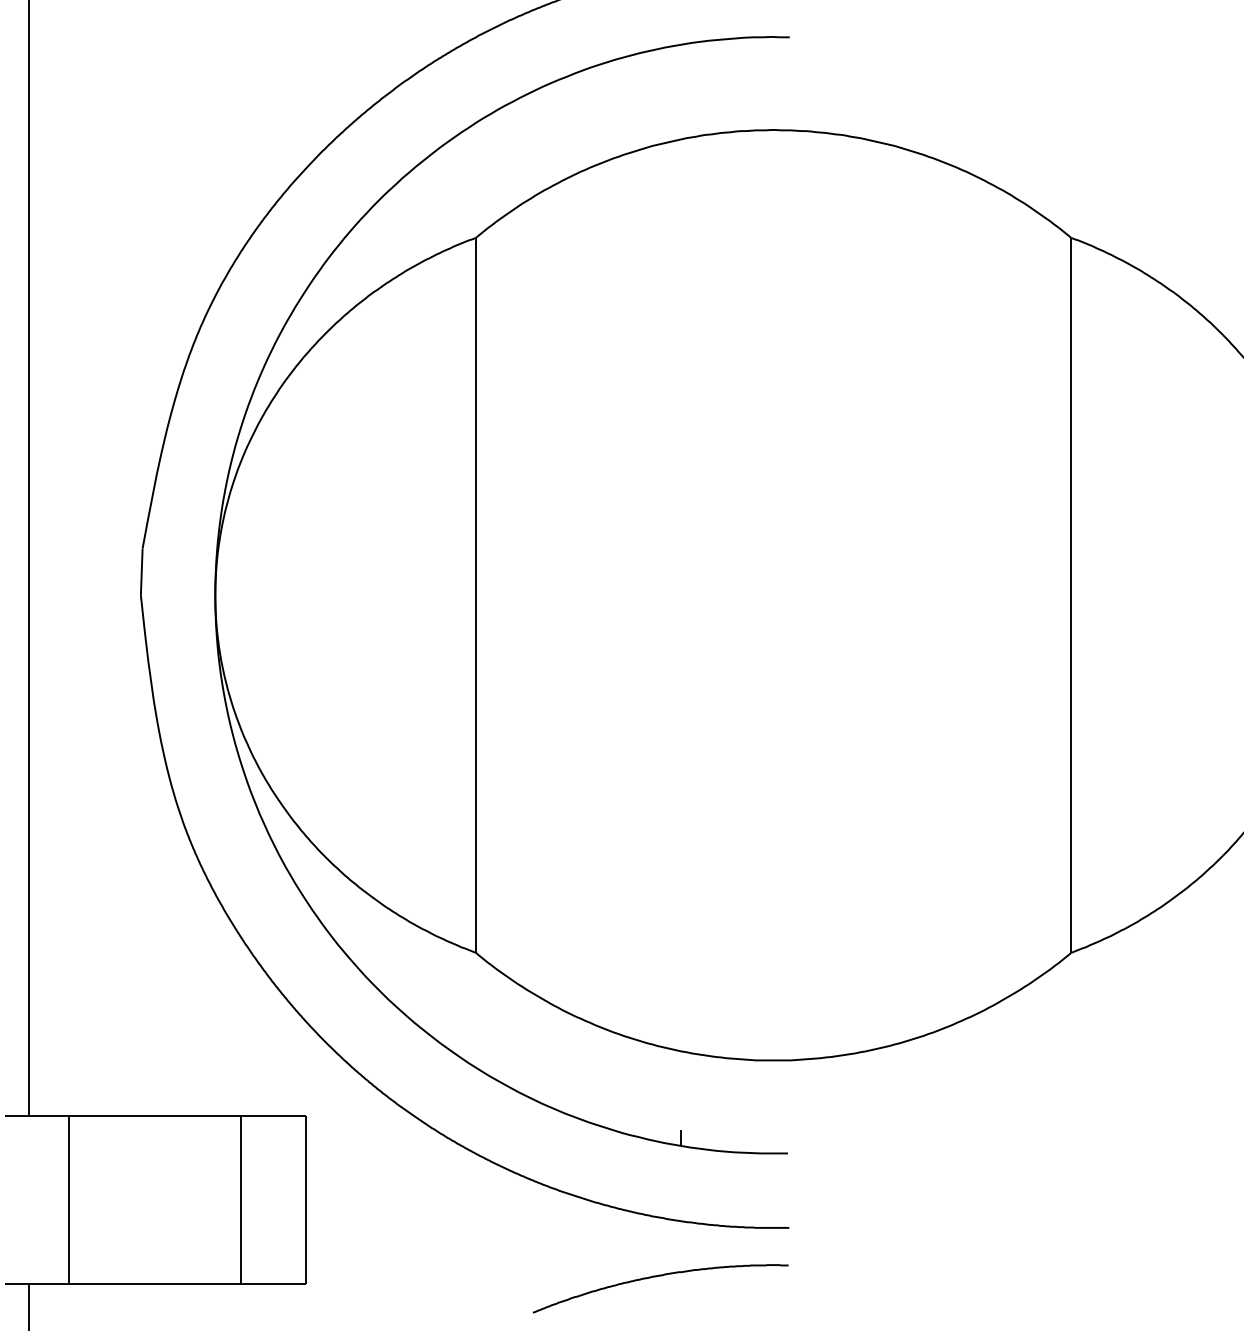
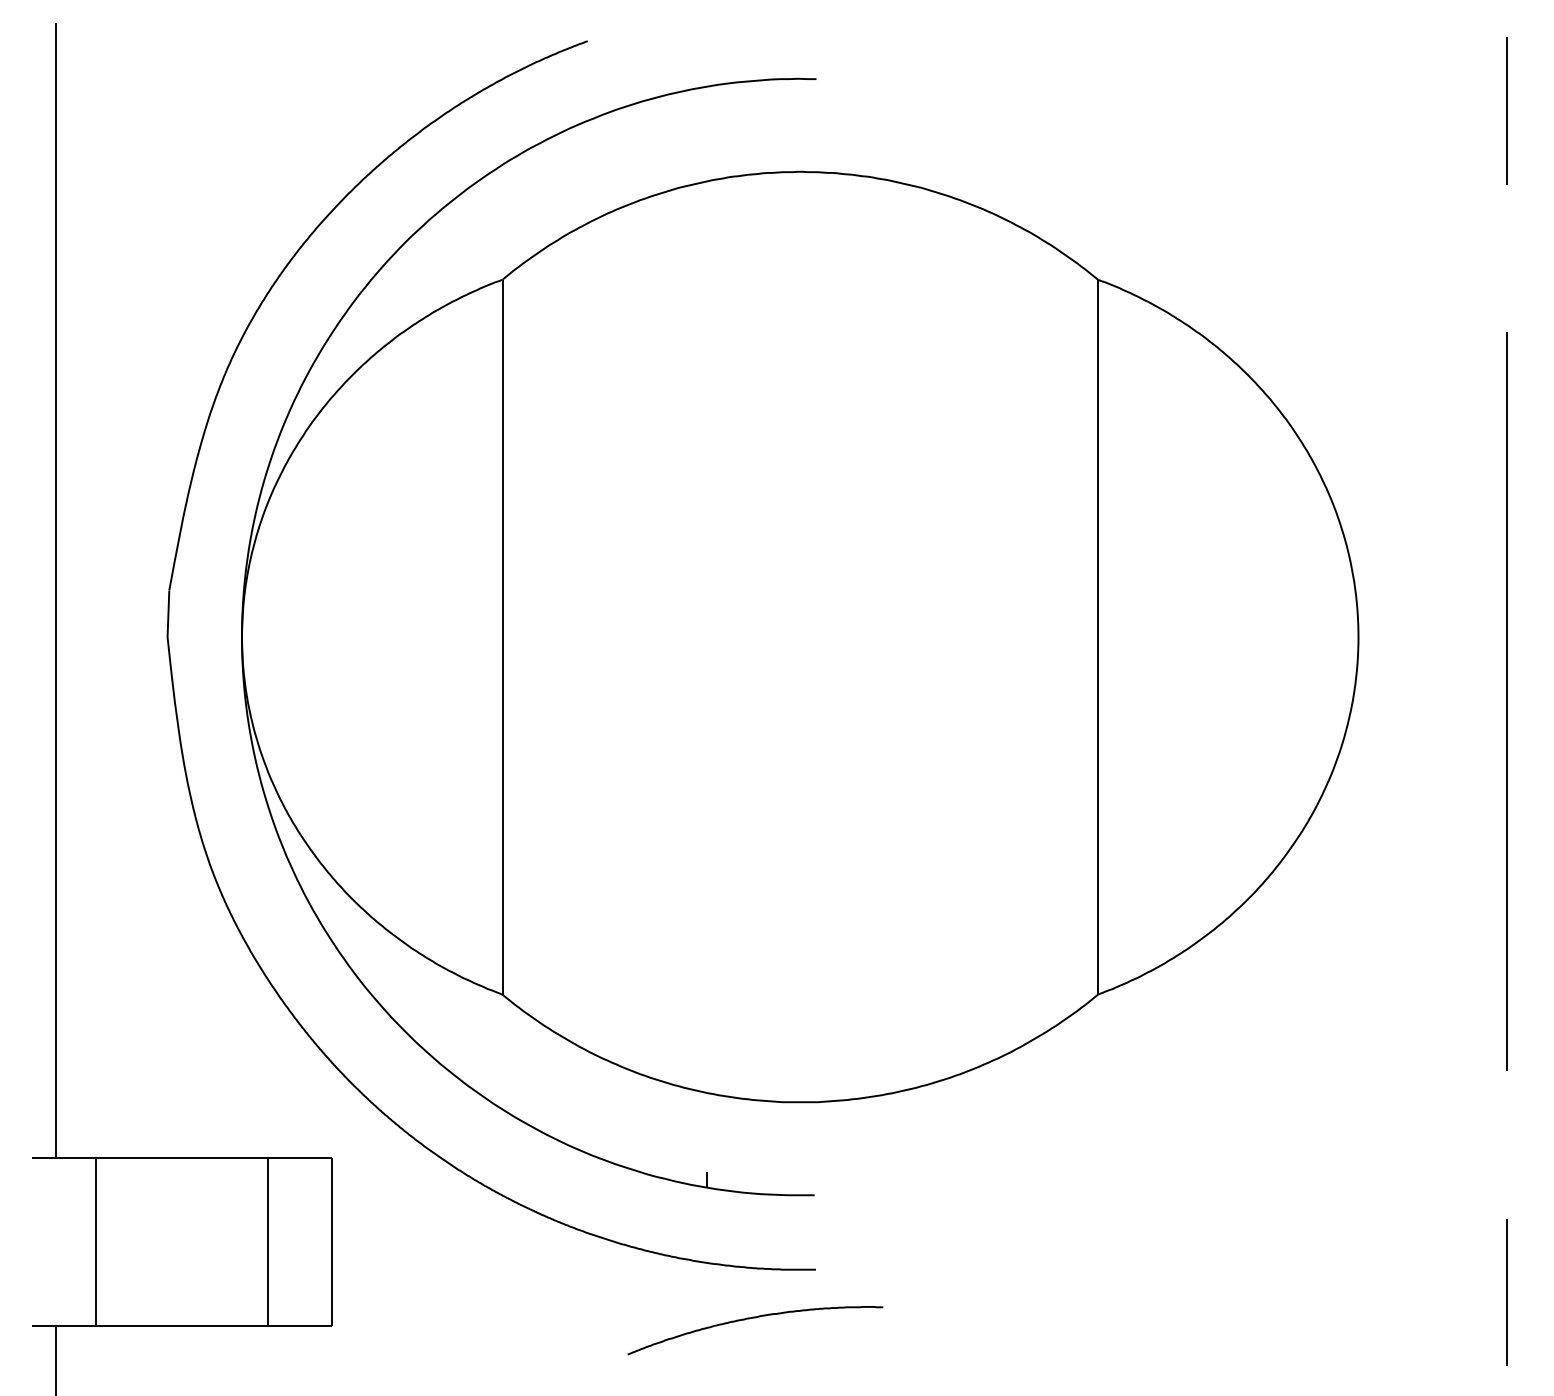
part: (660, 1276) -> (755, 1318), moved

